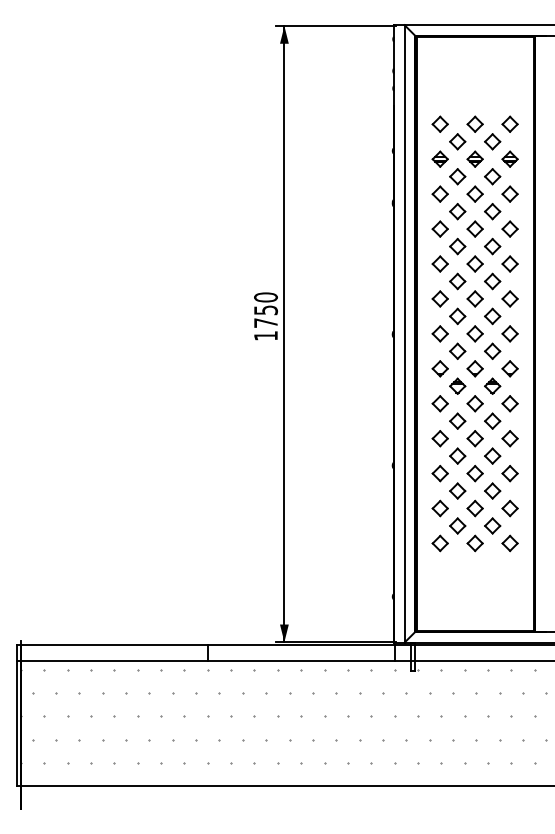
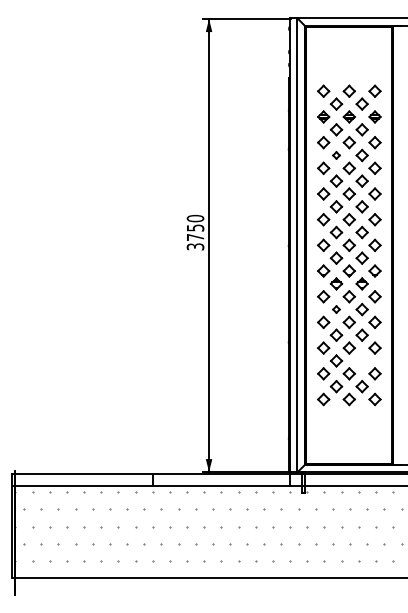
part: (457, 211) -> (336, 155), size x0.6
text: (265, 335) -> (195, 246), 1750 -> 3750
part: (457, 421) -> (336, 309), size x0.6
part: (491, 490) -> (361, 360), removed

